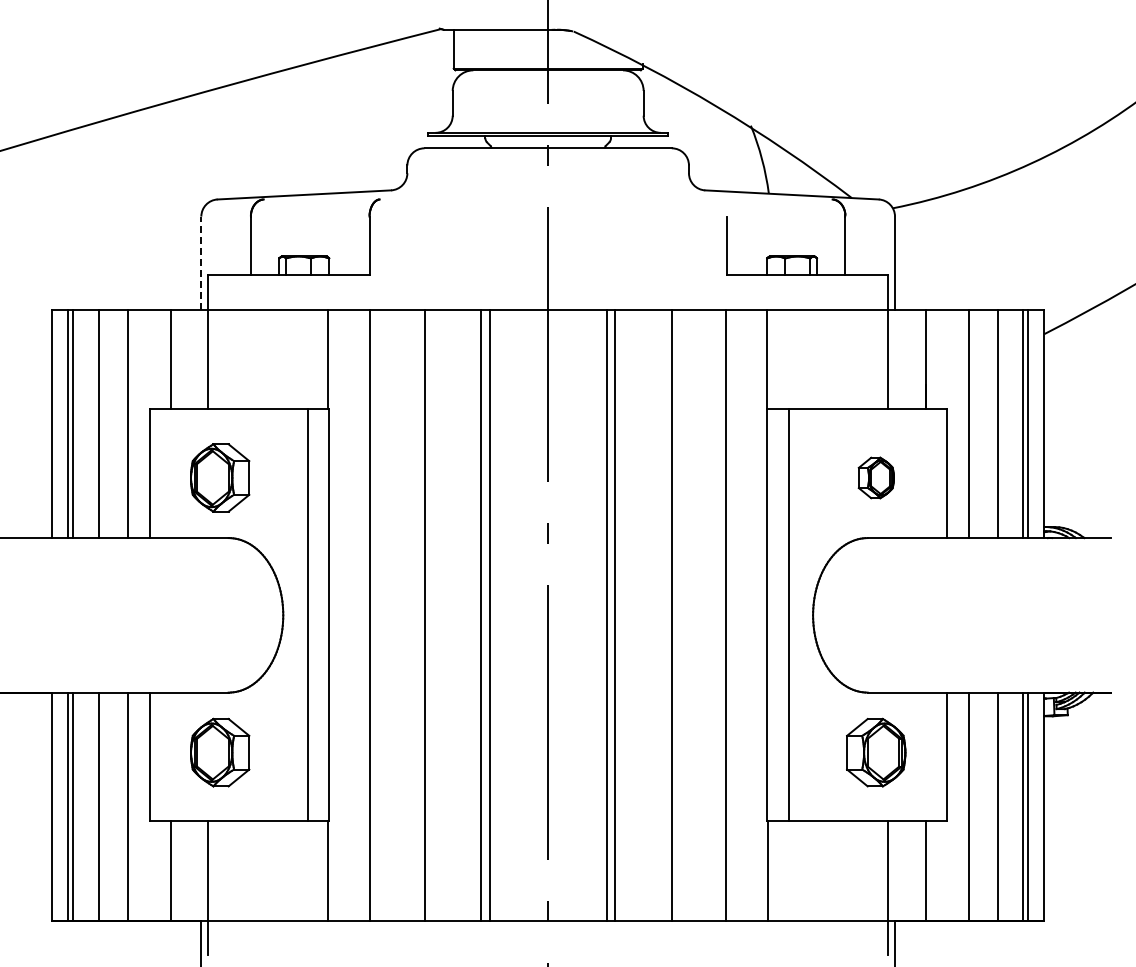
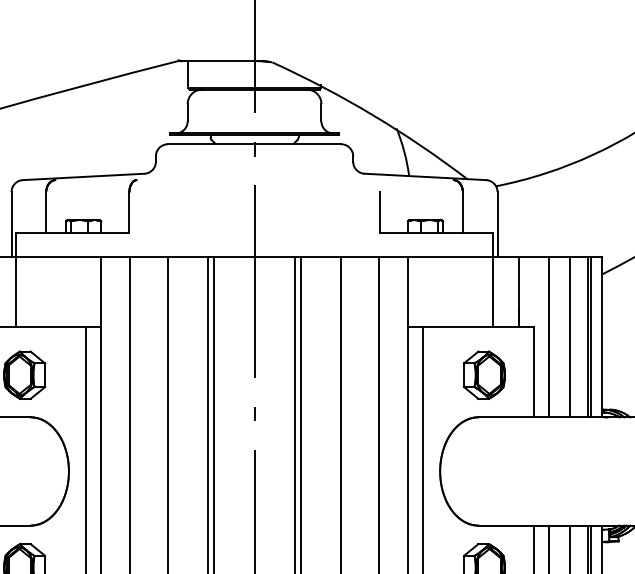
line: (201, 263) -> (11, 224), dashed -> solid
part: (876, 477) -> (484, 374), size x1.67

